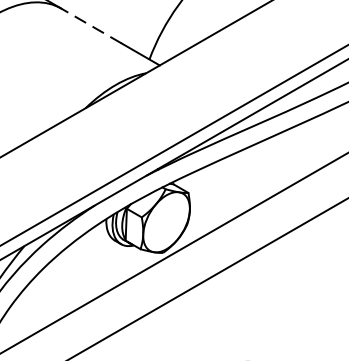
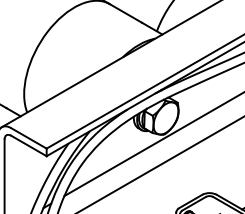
line: (90, 26) -> (125, 13), dashed -> solid

